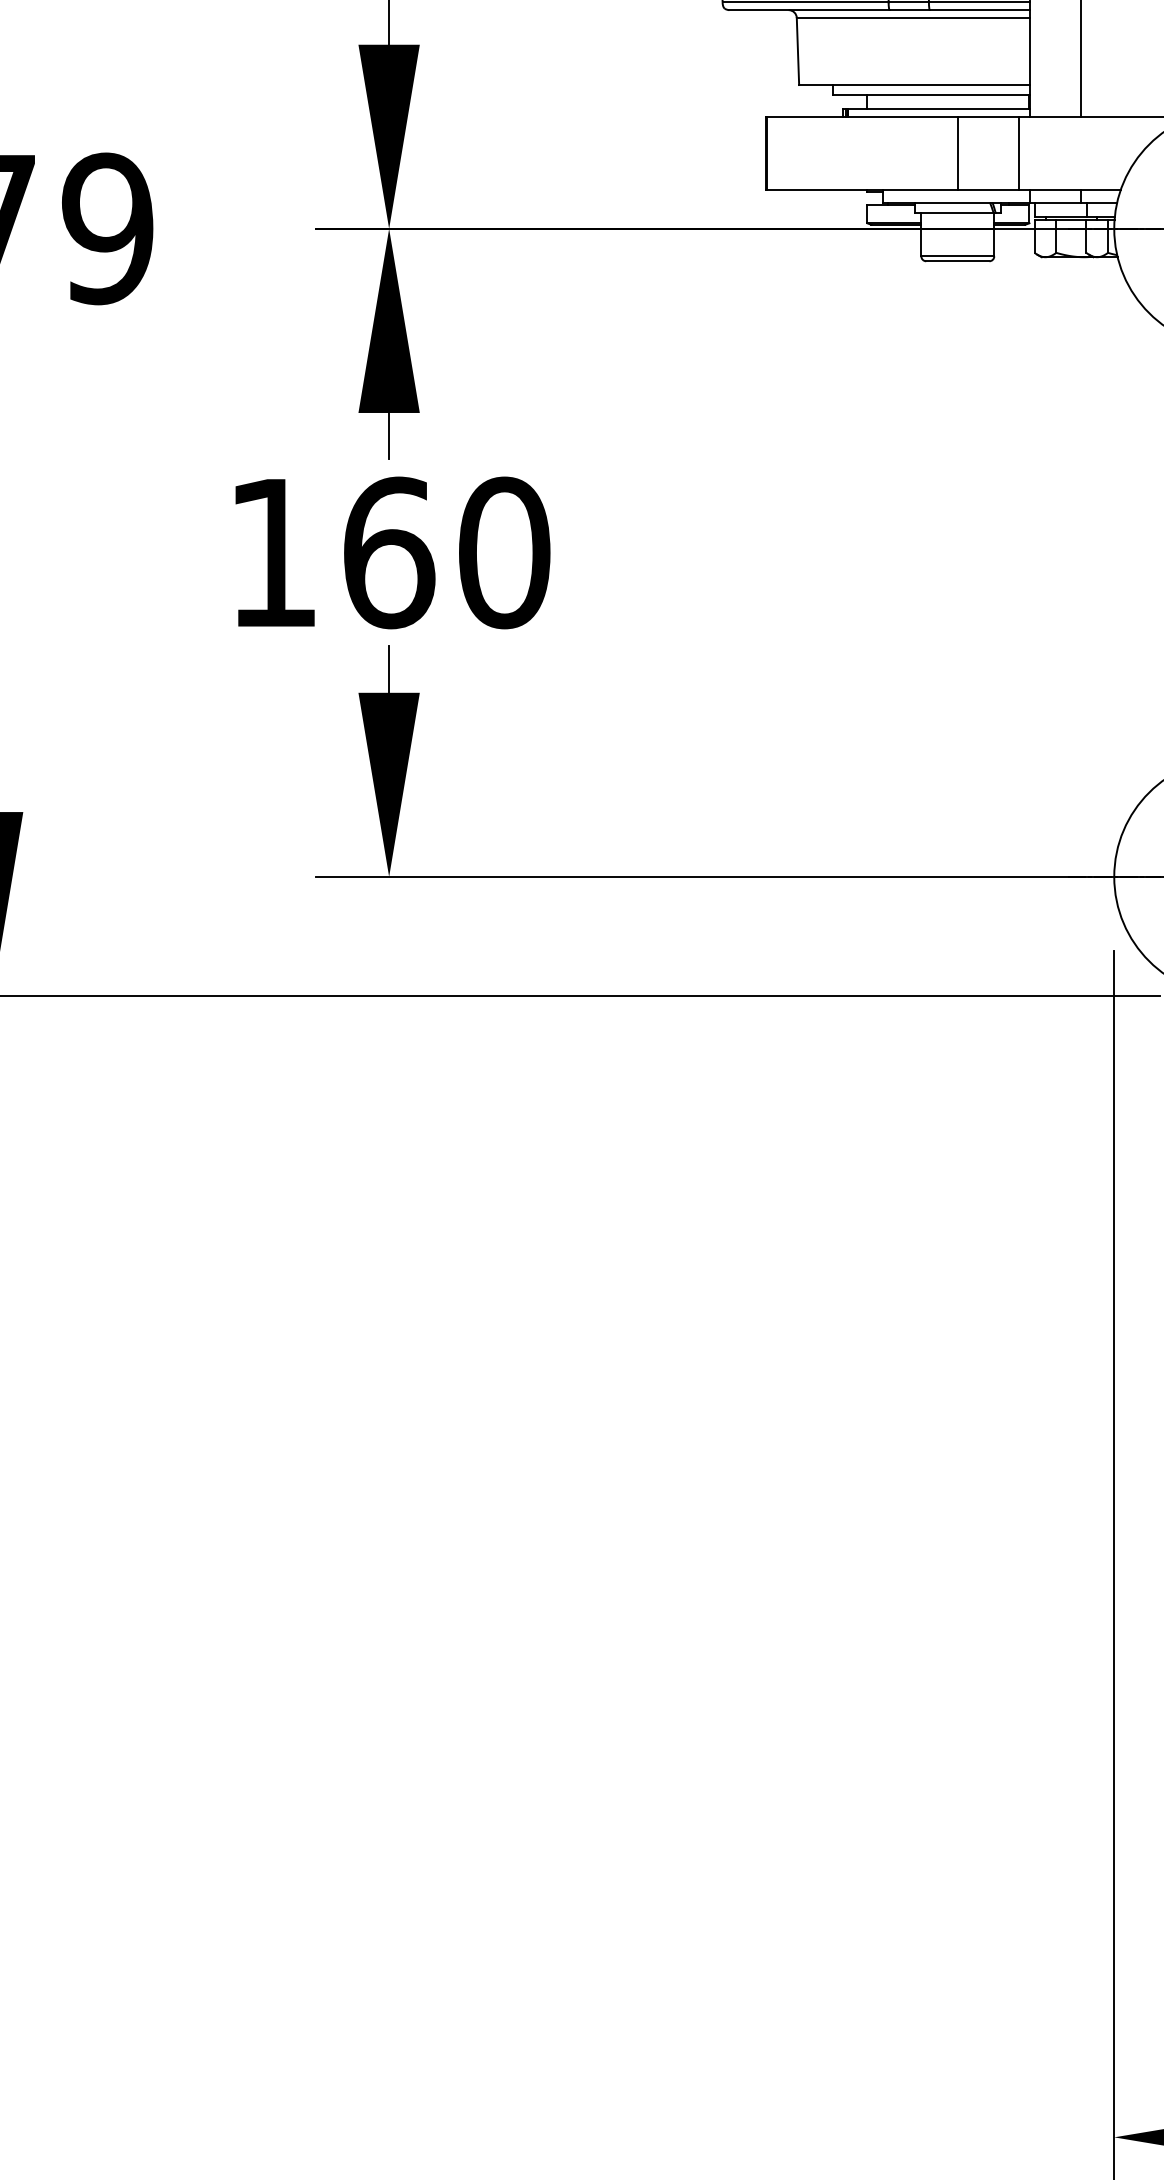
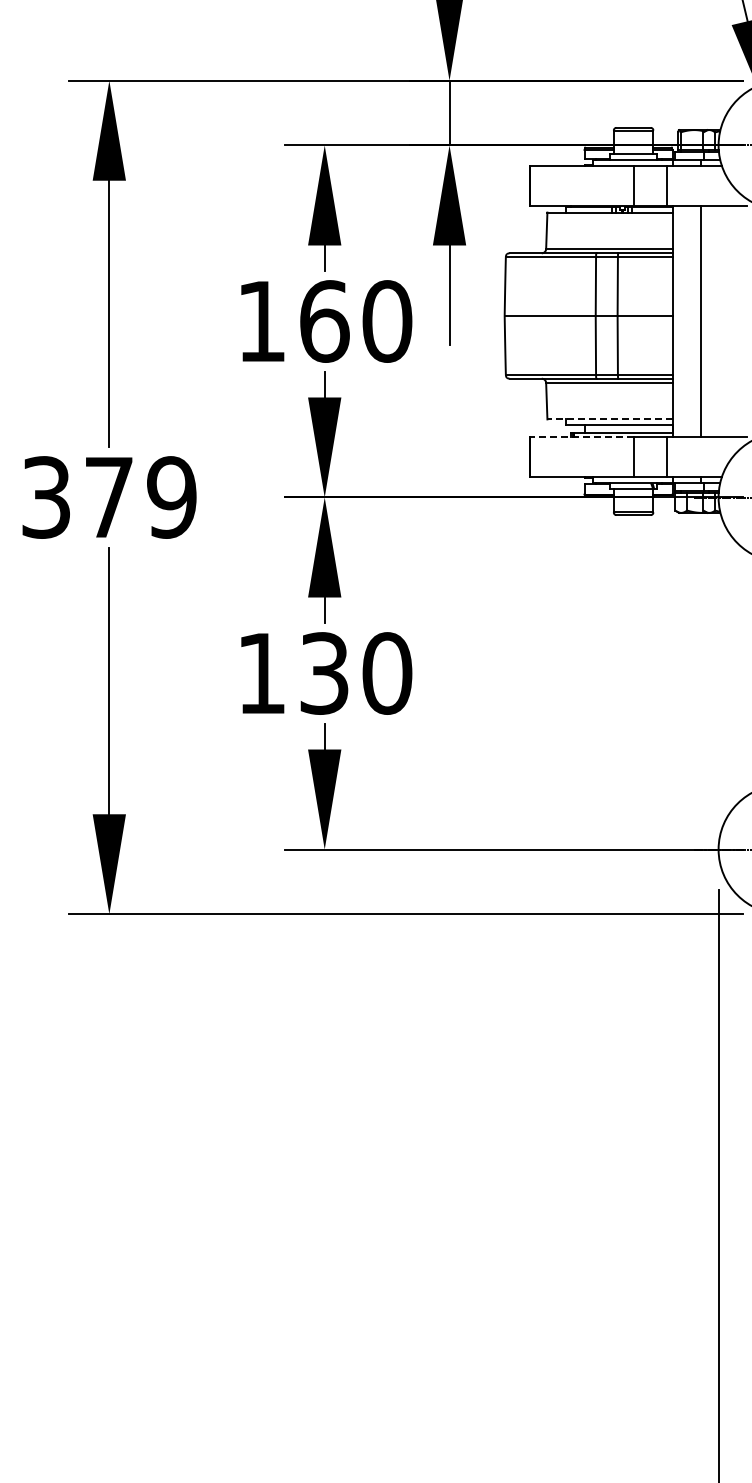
line: (915, 85) -> (610, 419), solid -> dashed
line: (861, 118) -> (581, 437), solid -> dashed
text: (388, 552) -> (324, 673), 160 -> 130

